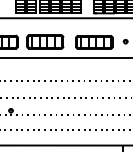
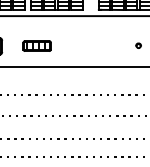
part: (45, 41) -> (37, 45), size x0.6
part: (94, 42) -> (99, 46), removed

